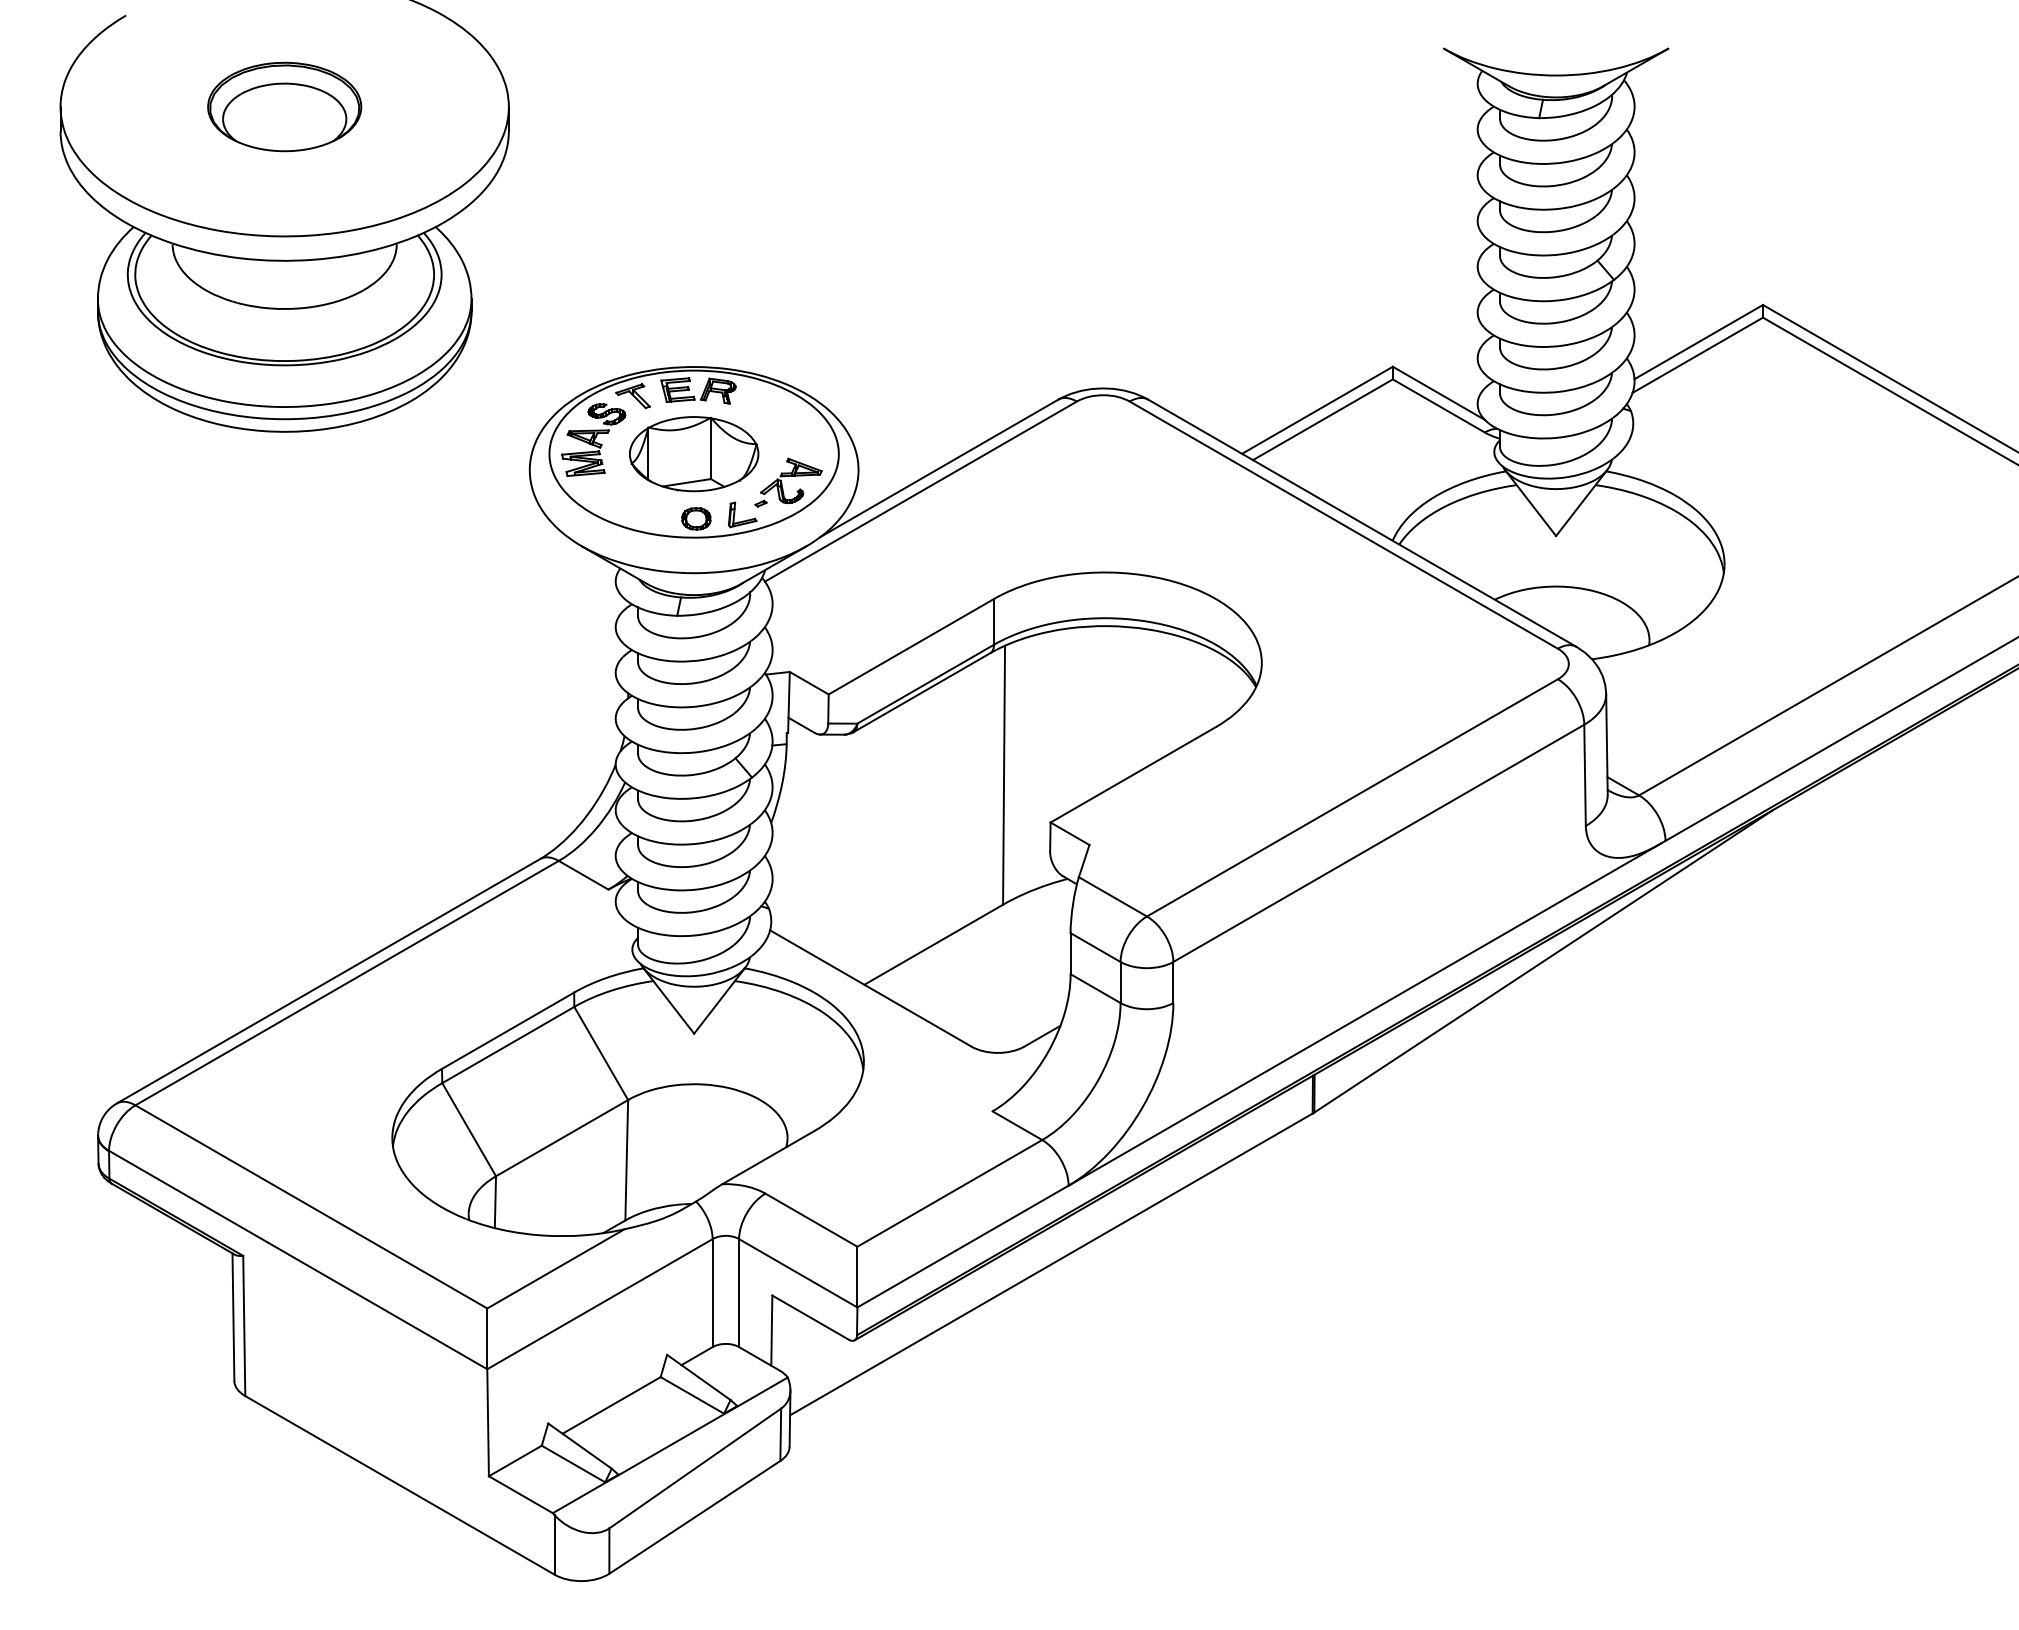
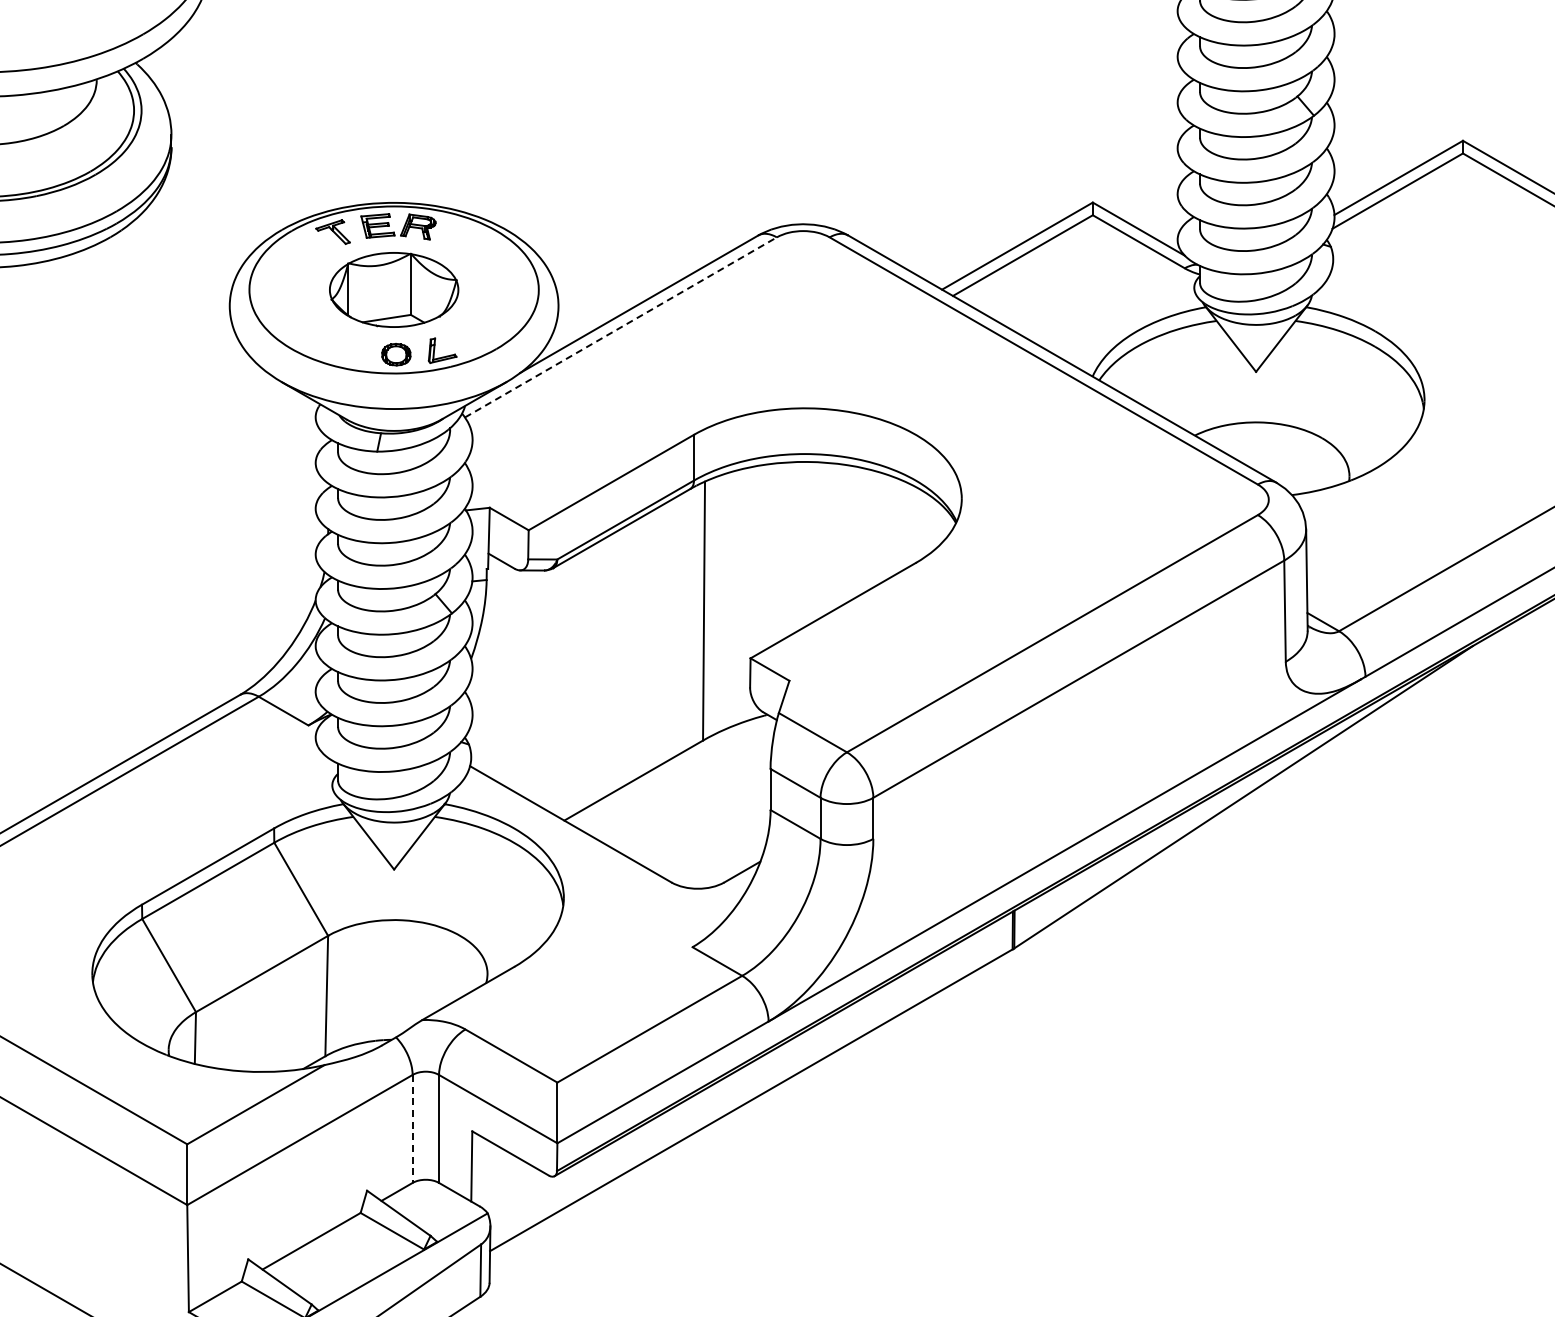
part: (593, 439) -> (293, 275), removed
part: (788, 482) -> (488, 318), removed
line: (921, 491) -> (621, 327), solid -> dashed
line: (712, 1293) -> (412, 1129), solid -> dashed

